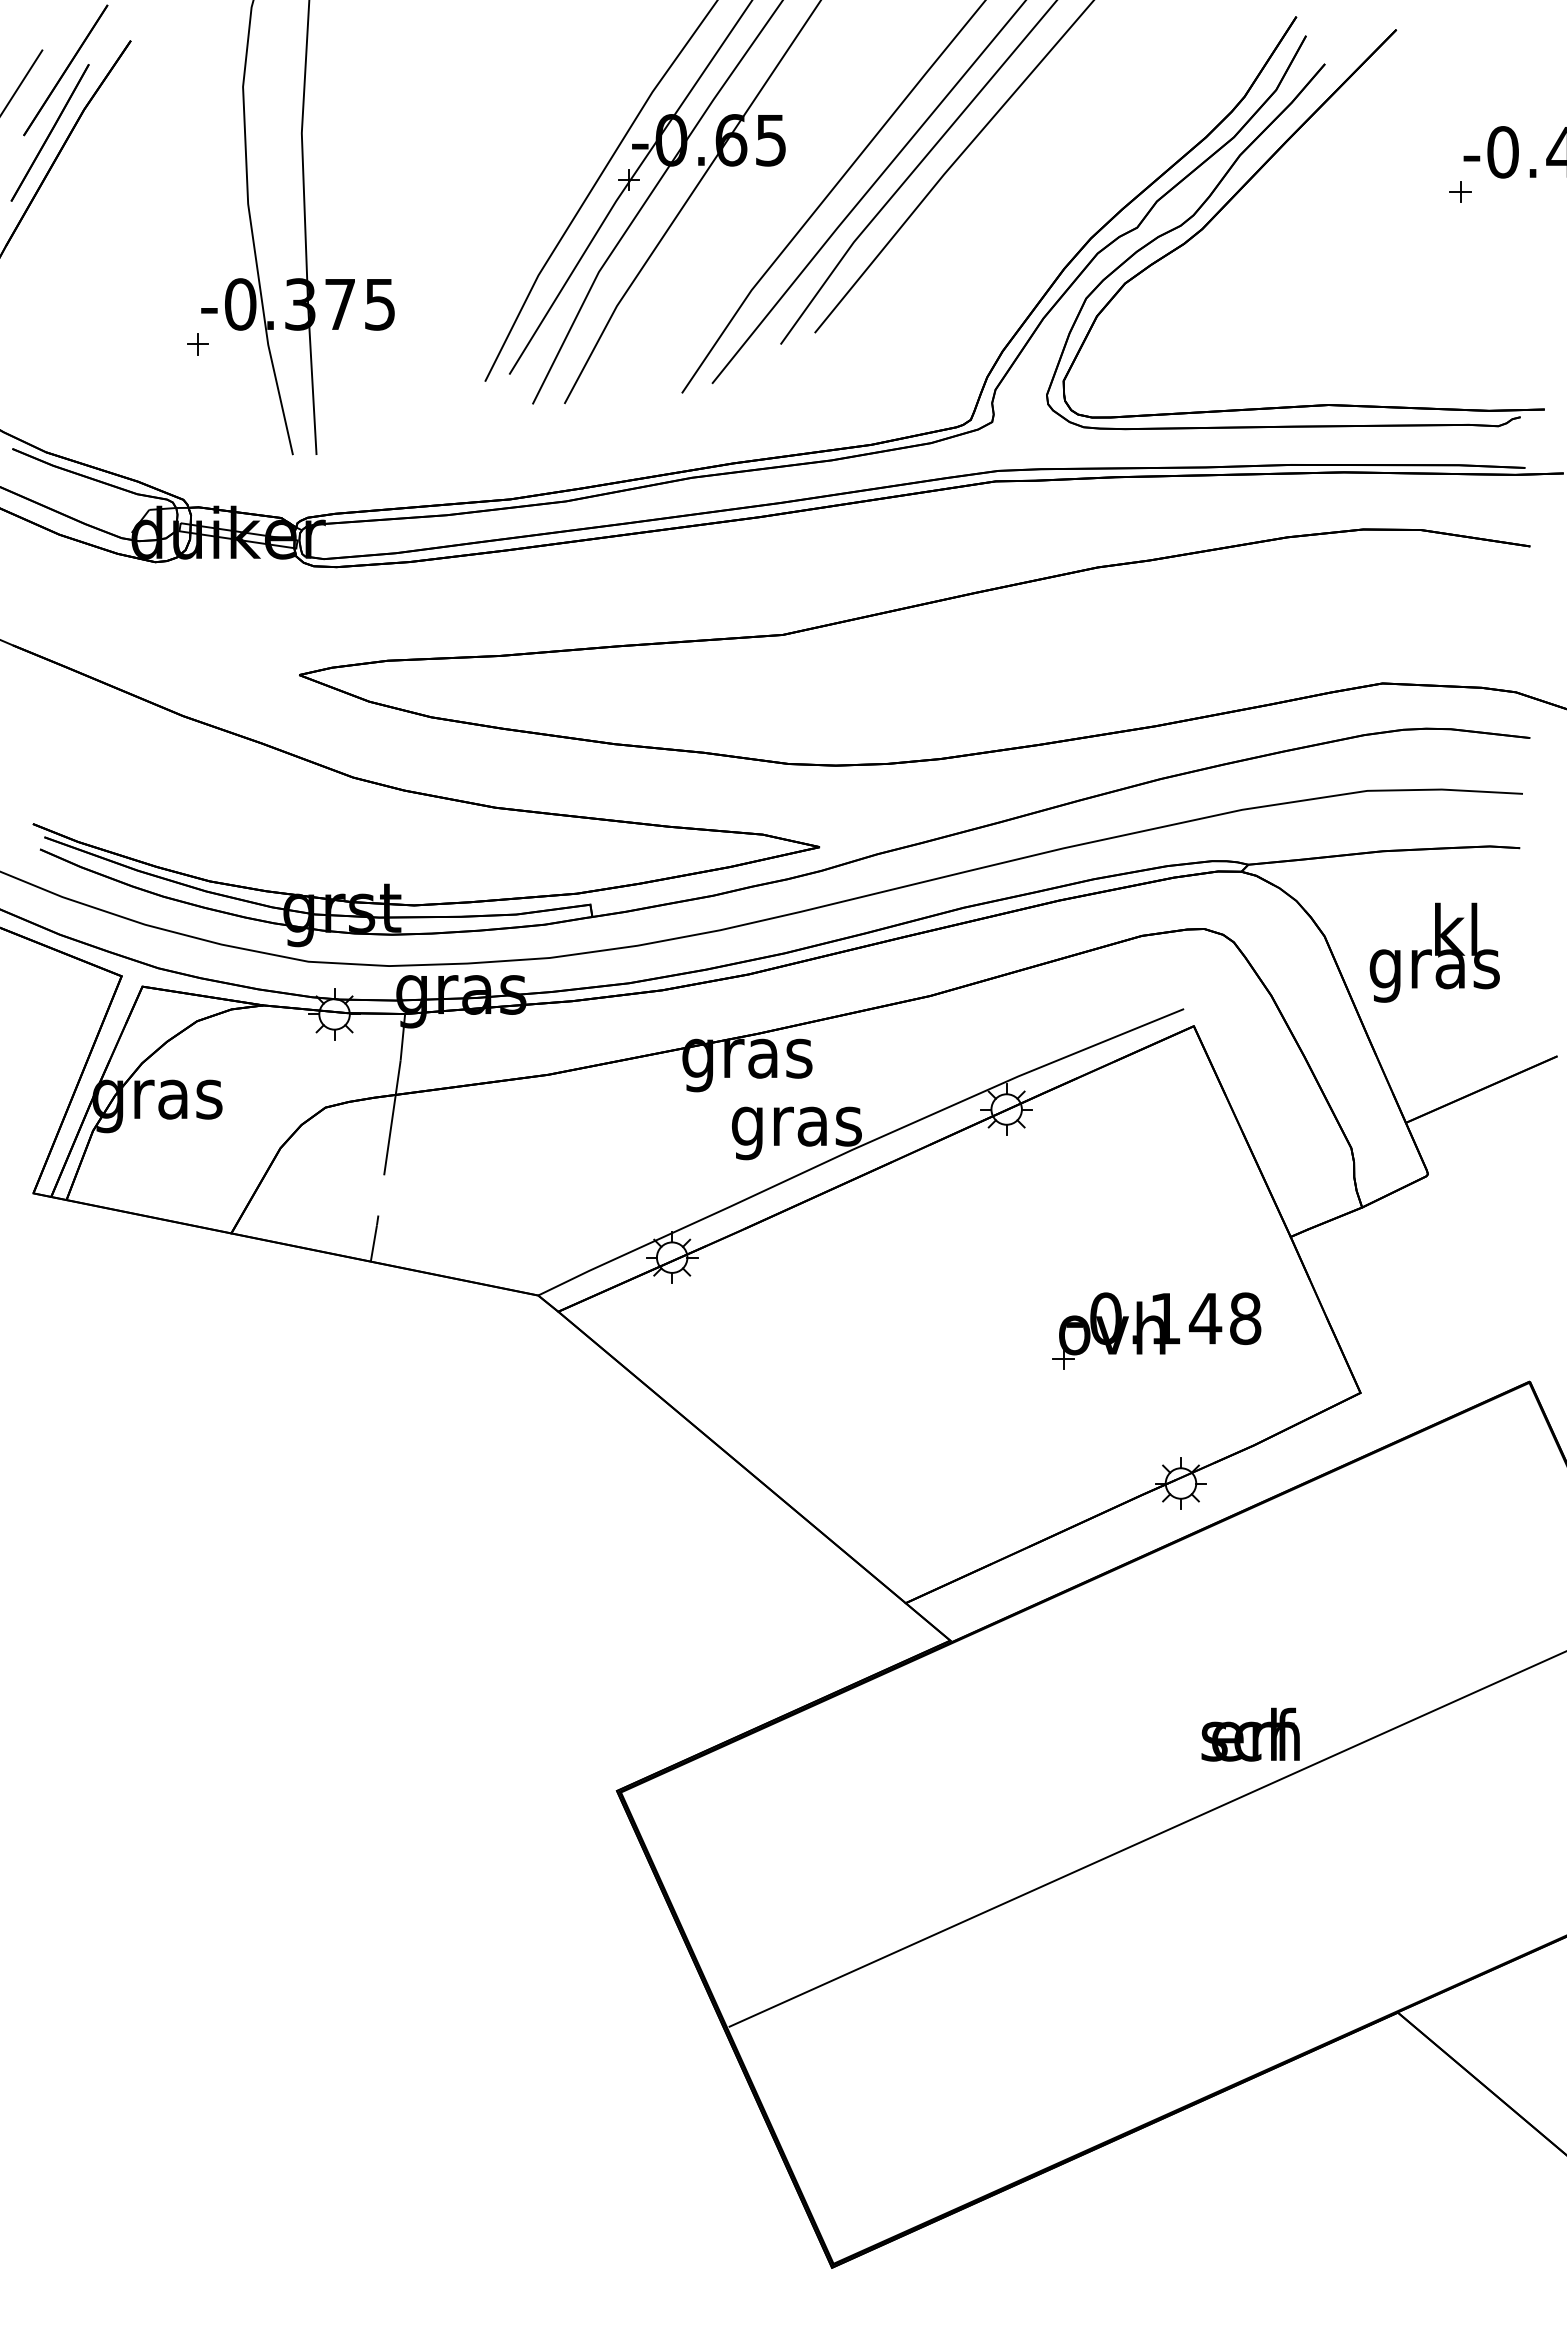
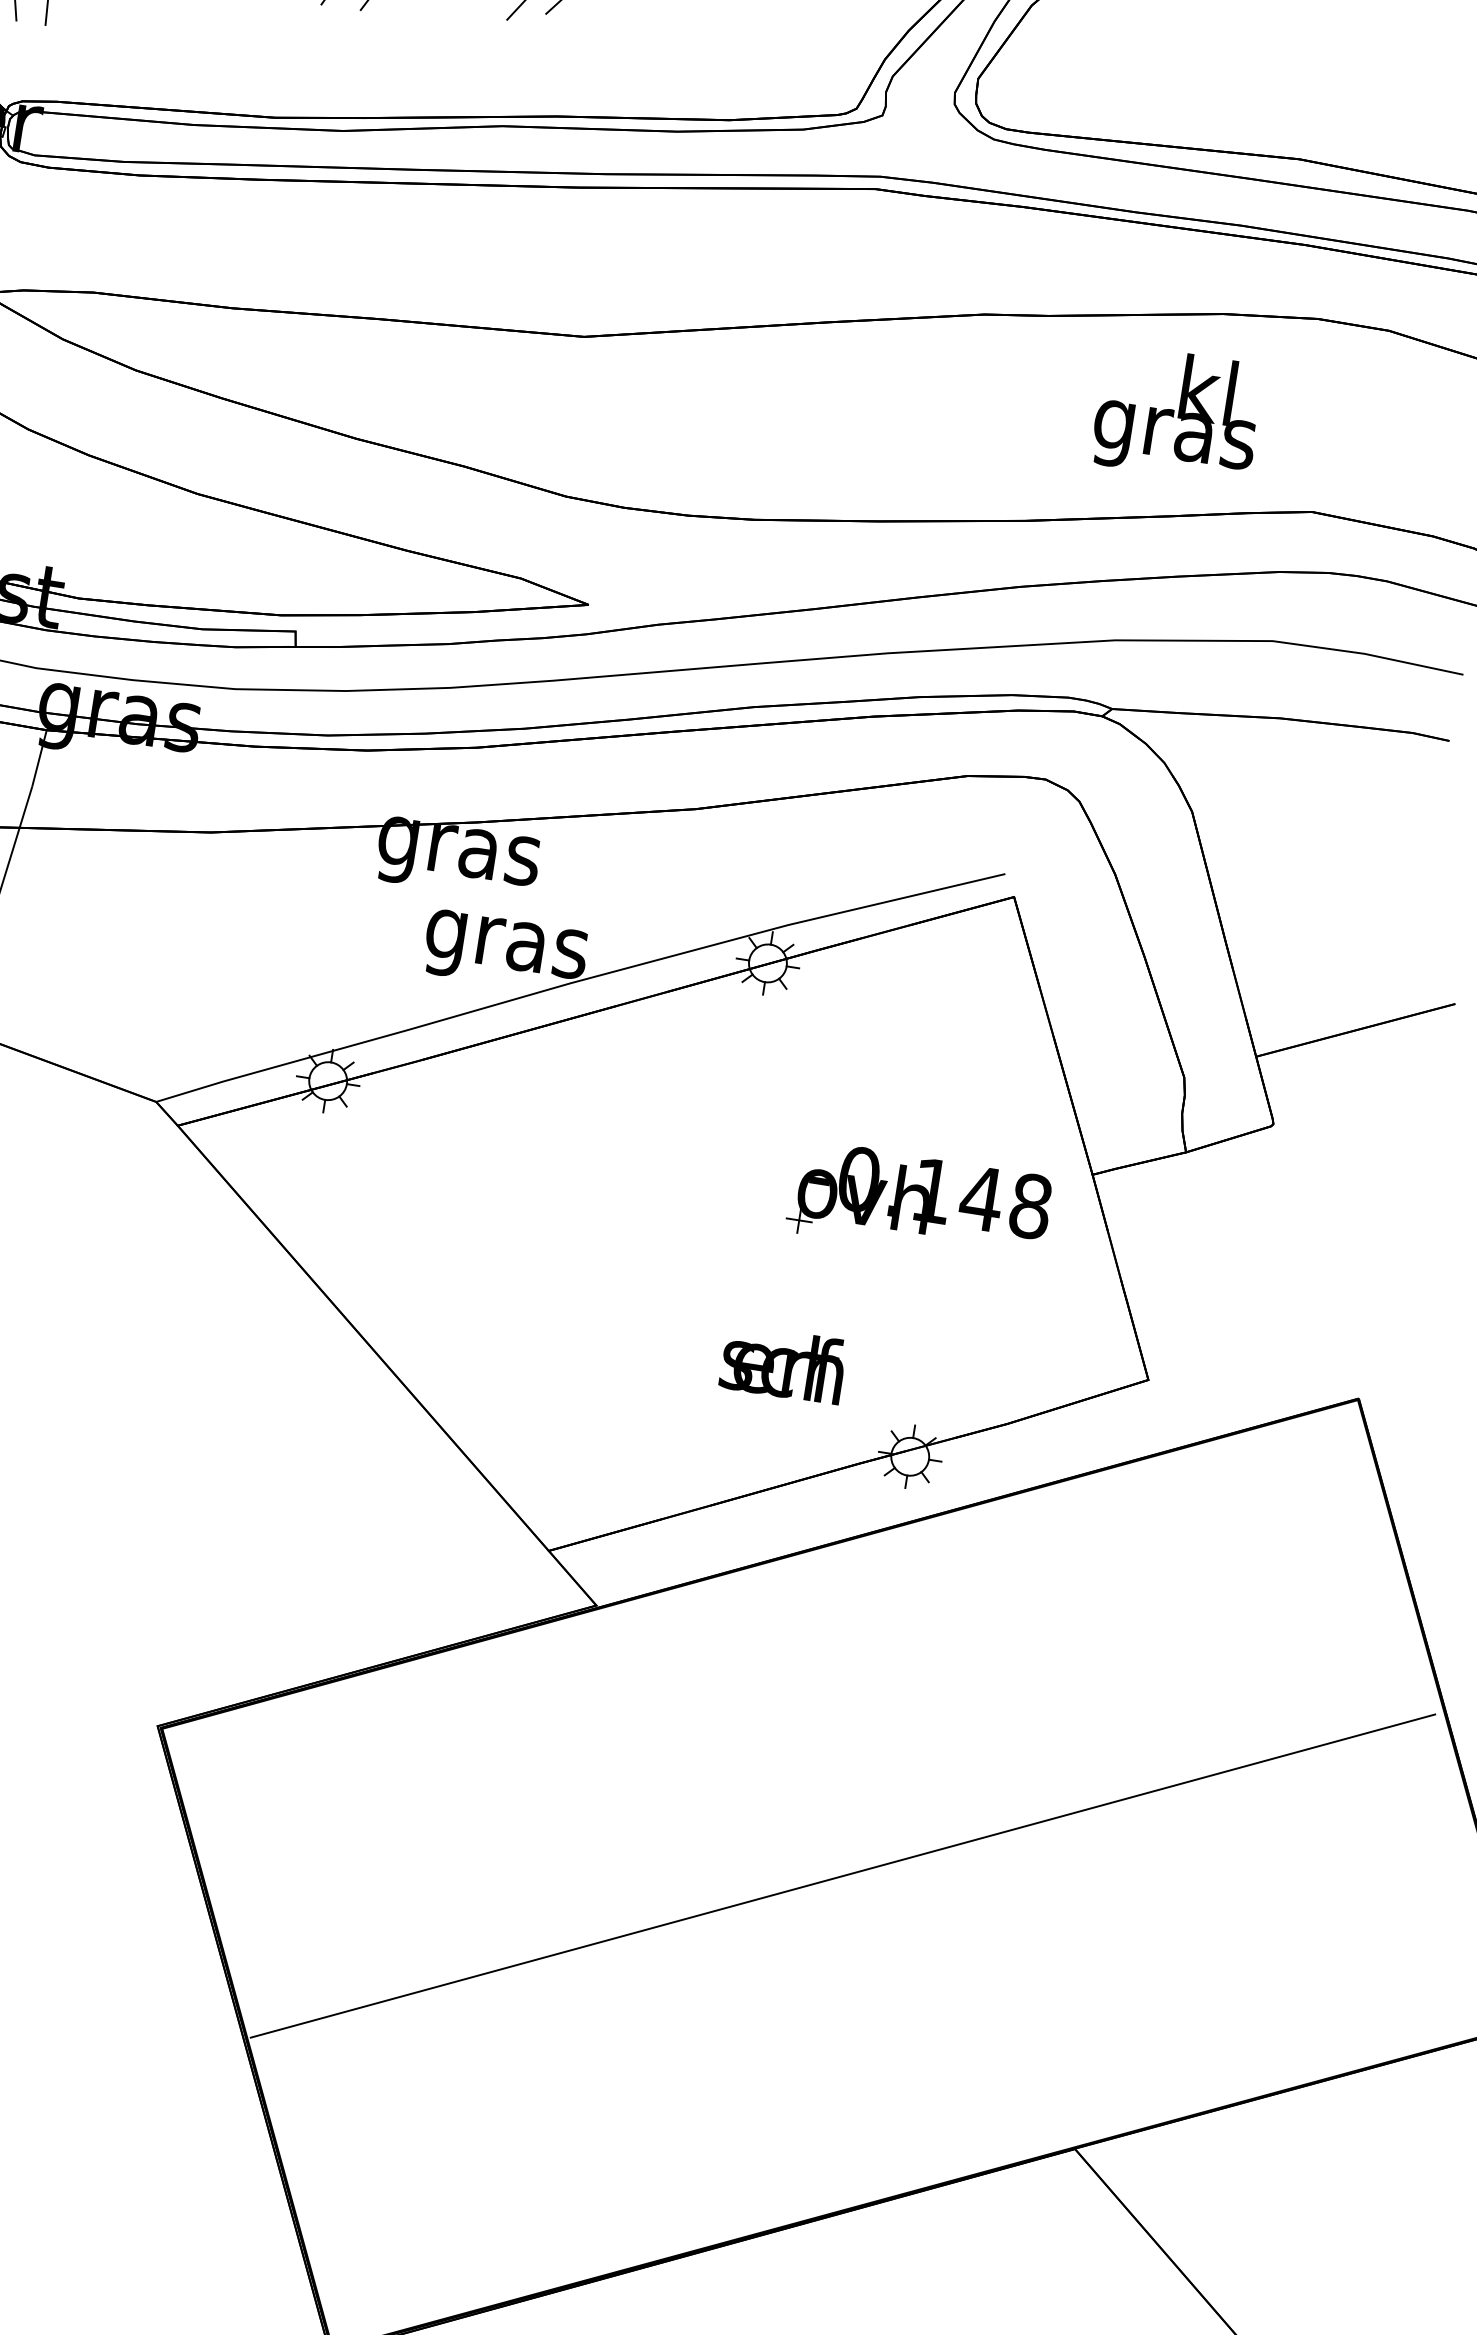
text: (1434, 952) -> (1177, 414), moved
part: (1156, 1330) -> (919, 1203), moved
text: (1250, 1734) -> (783, 1363), moved

